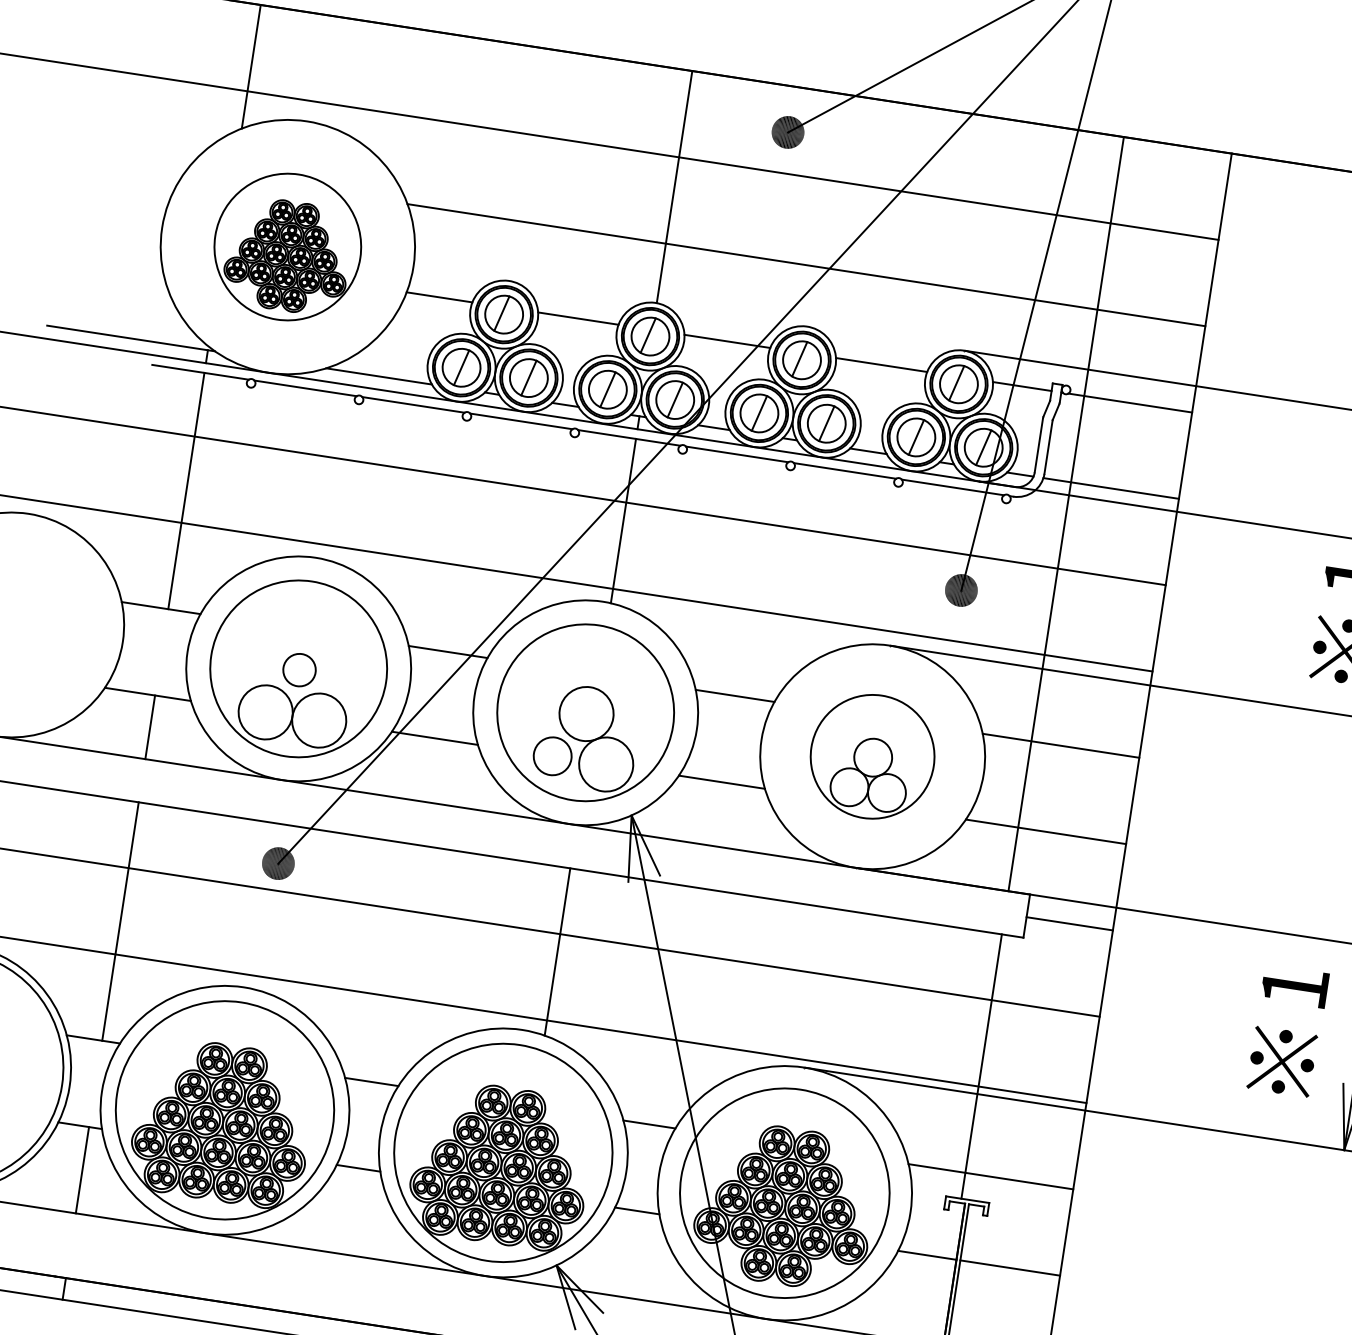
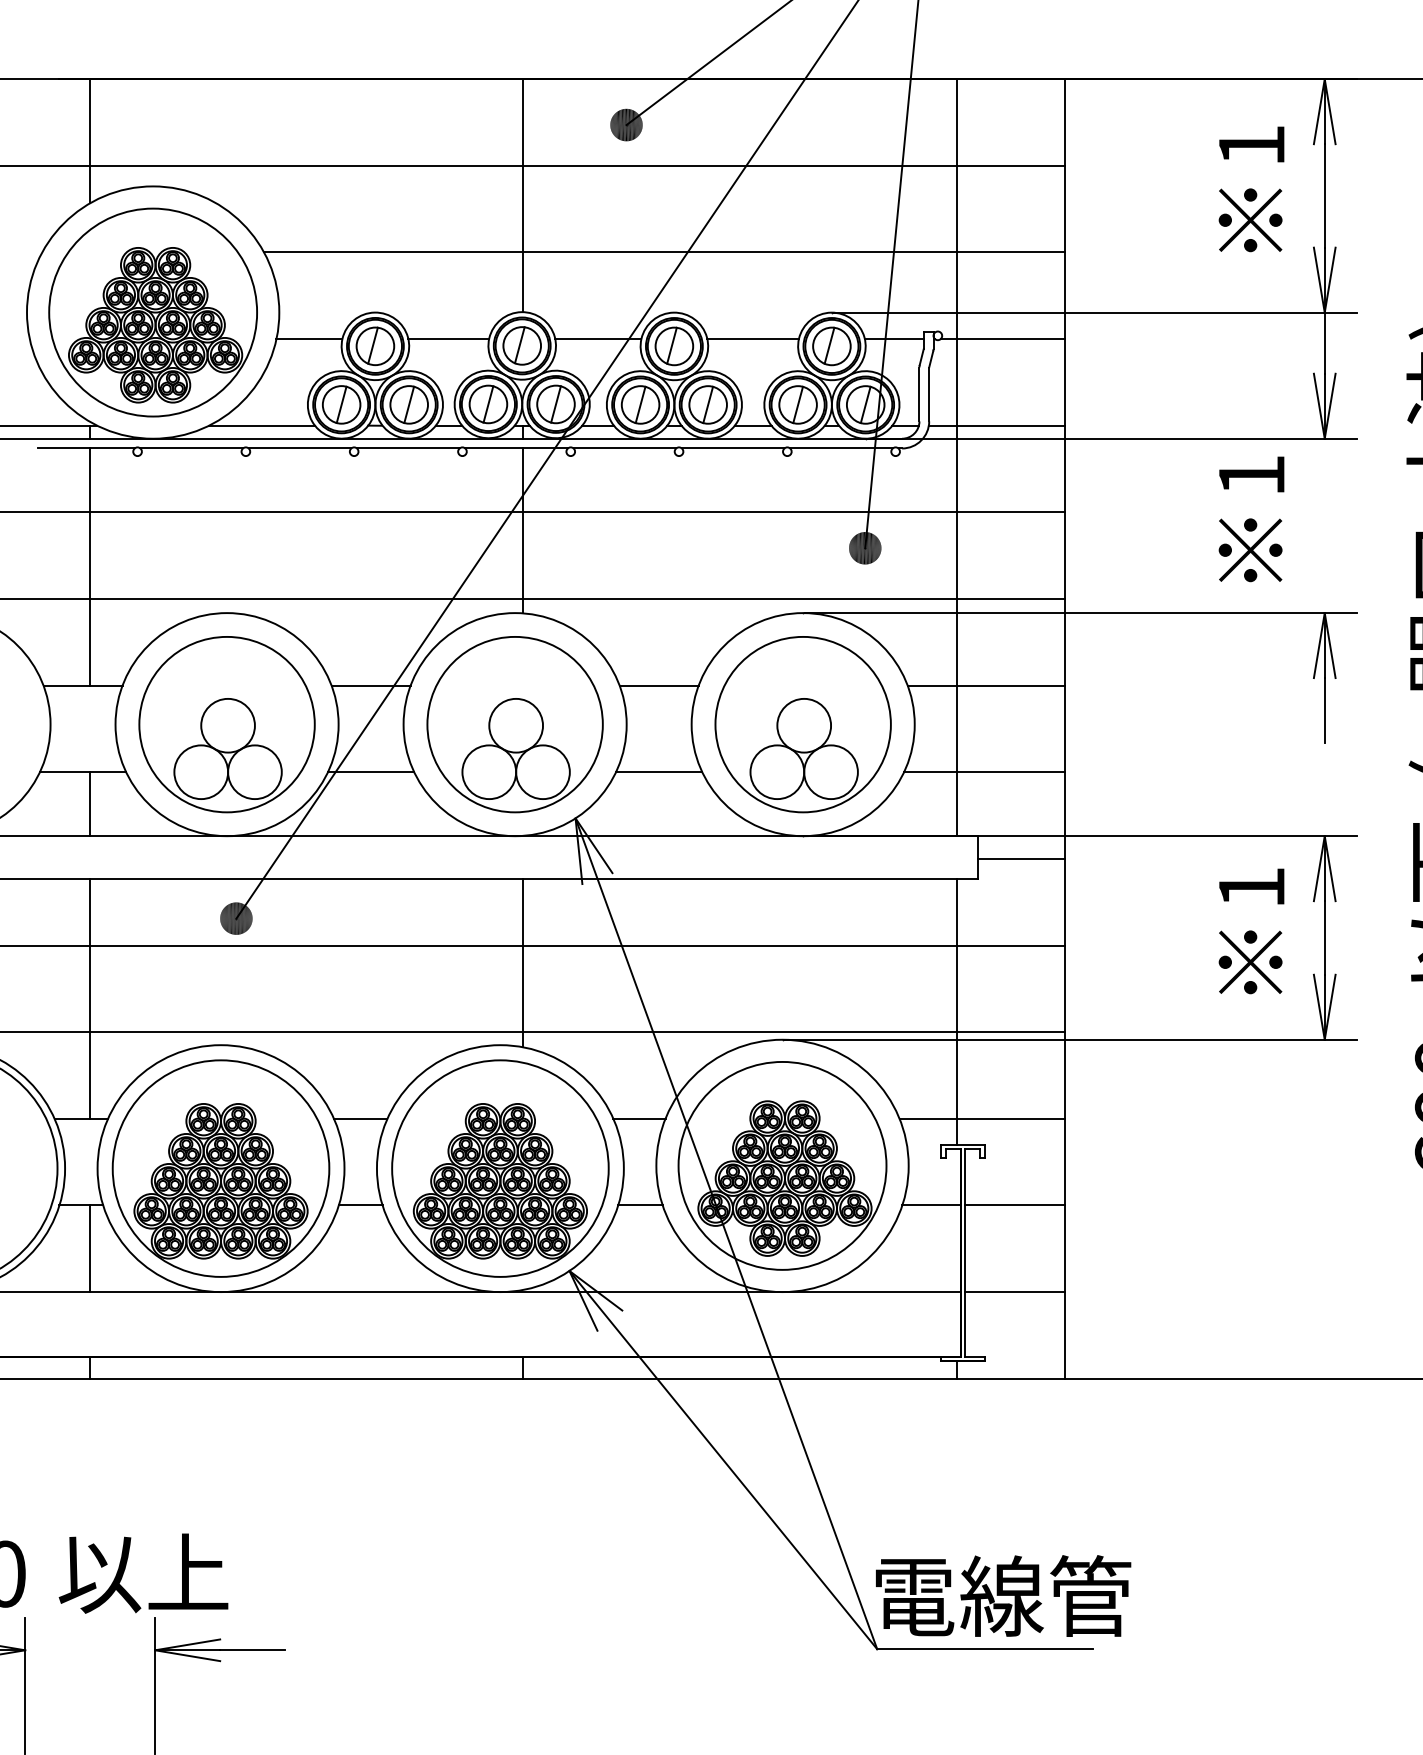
part: (287, 246) -> (152, 312), size x1.43
circle: (298, 669) -> (227, 725), size x1.67
circle: (552, 756) -> (489, 772), size x1.43
part: (872, 756) -> (802, 724), size x1.43

